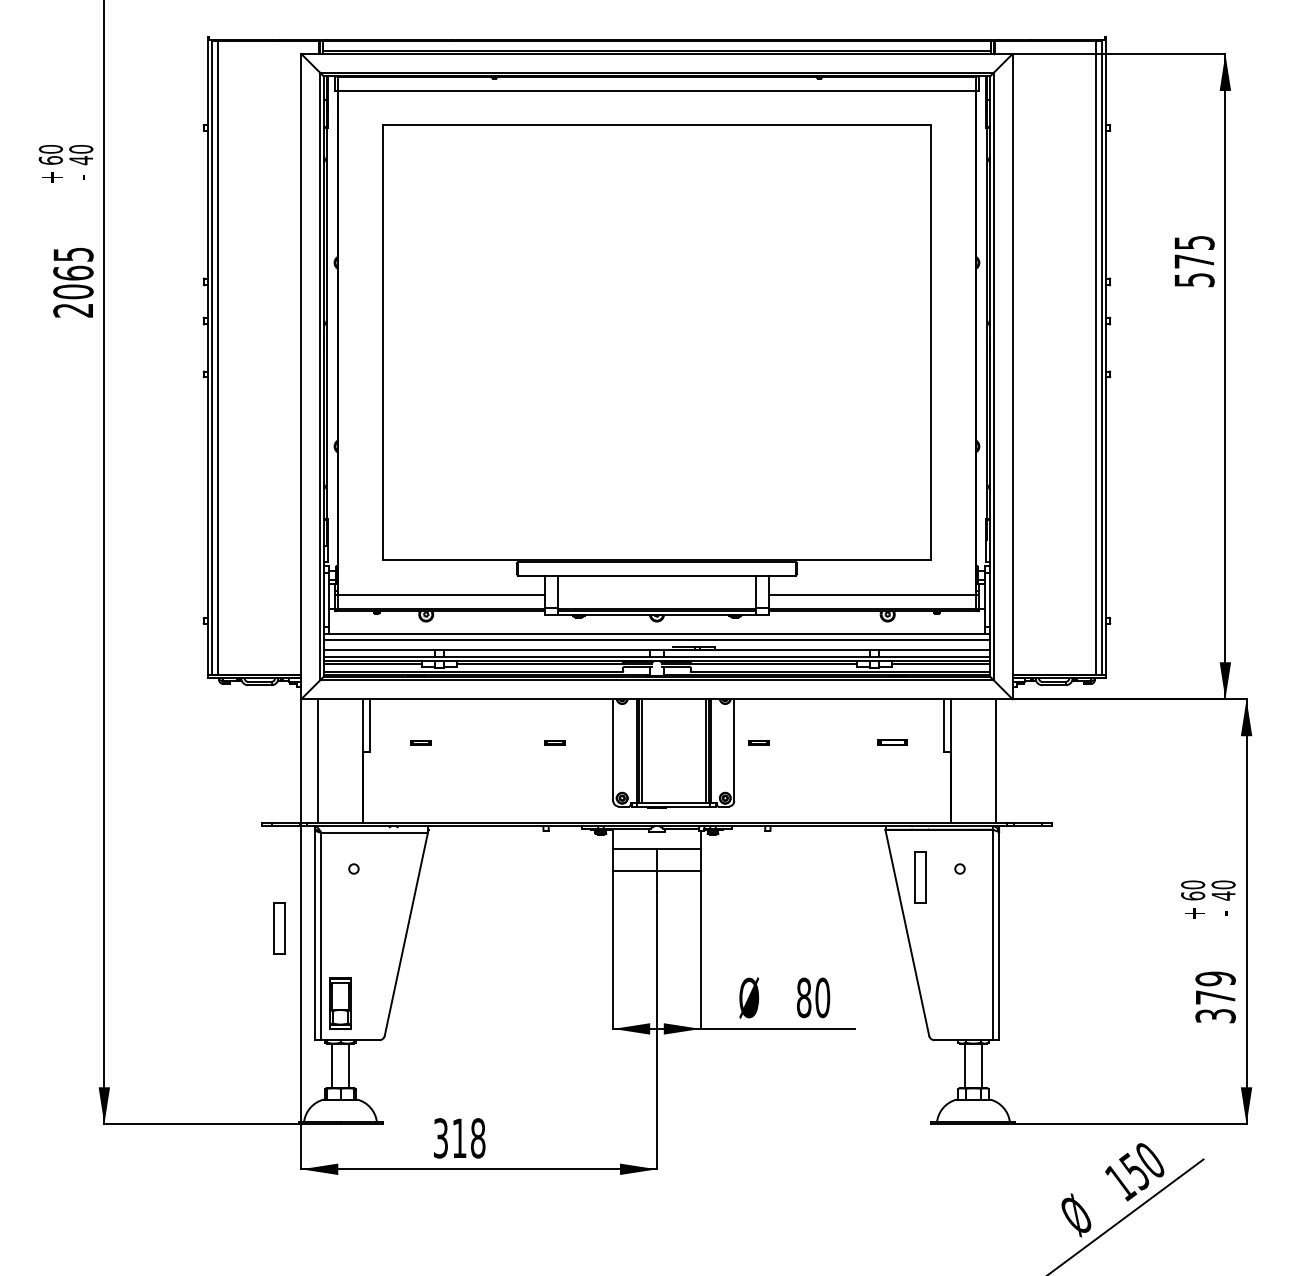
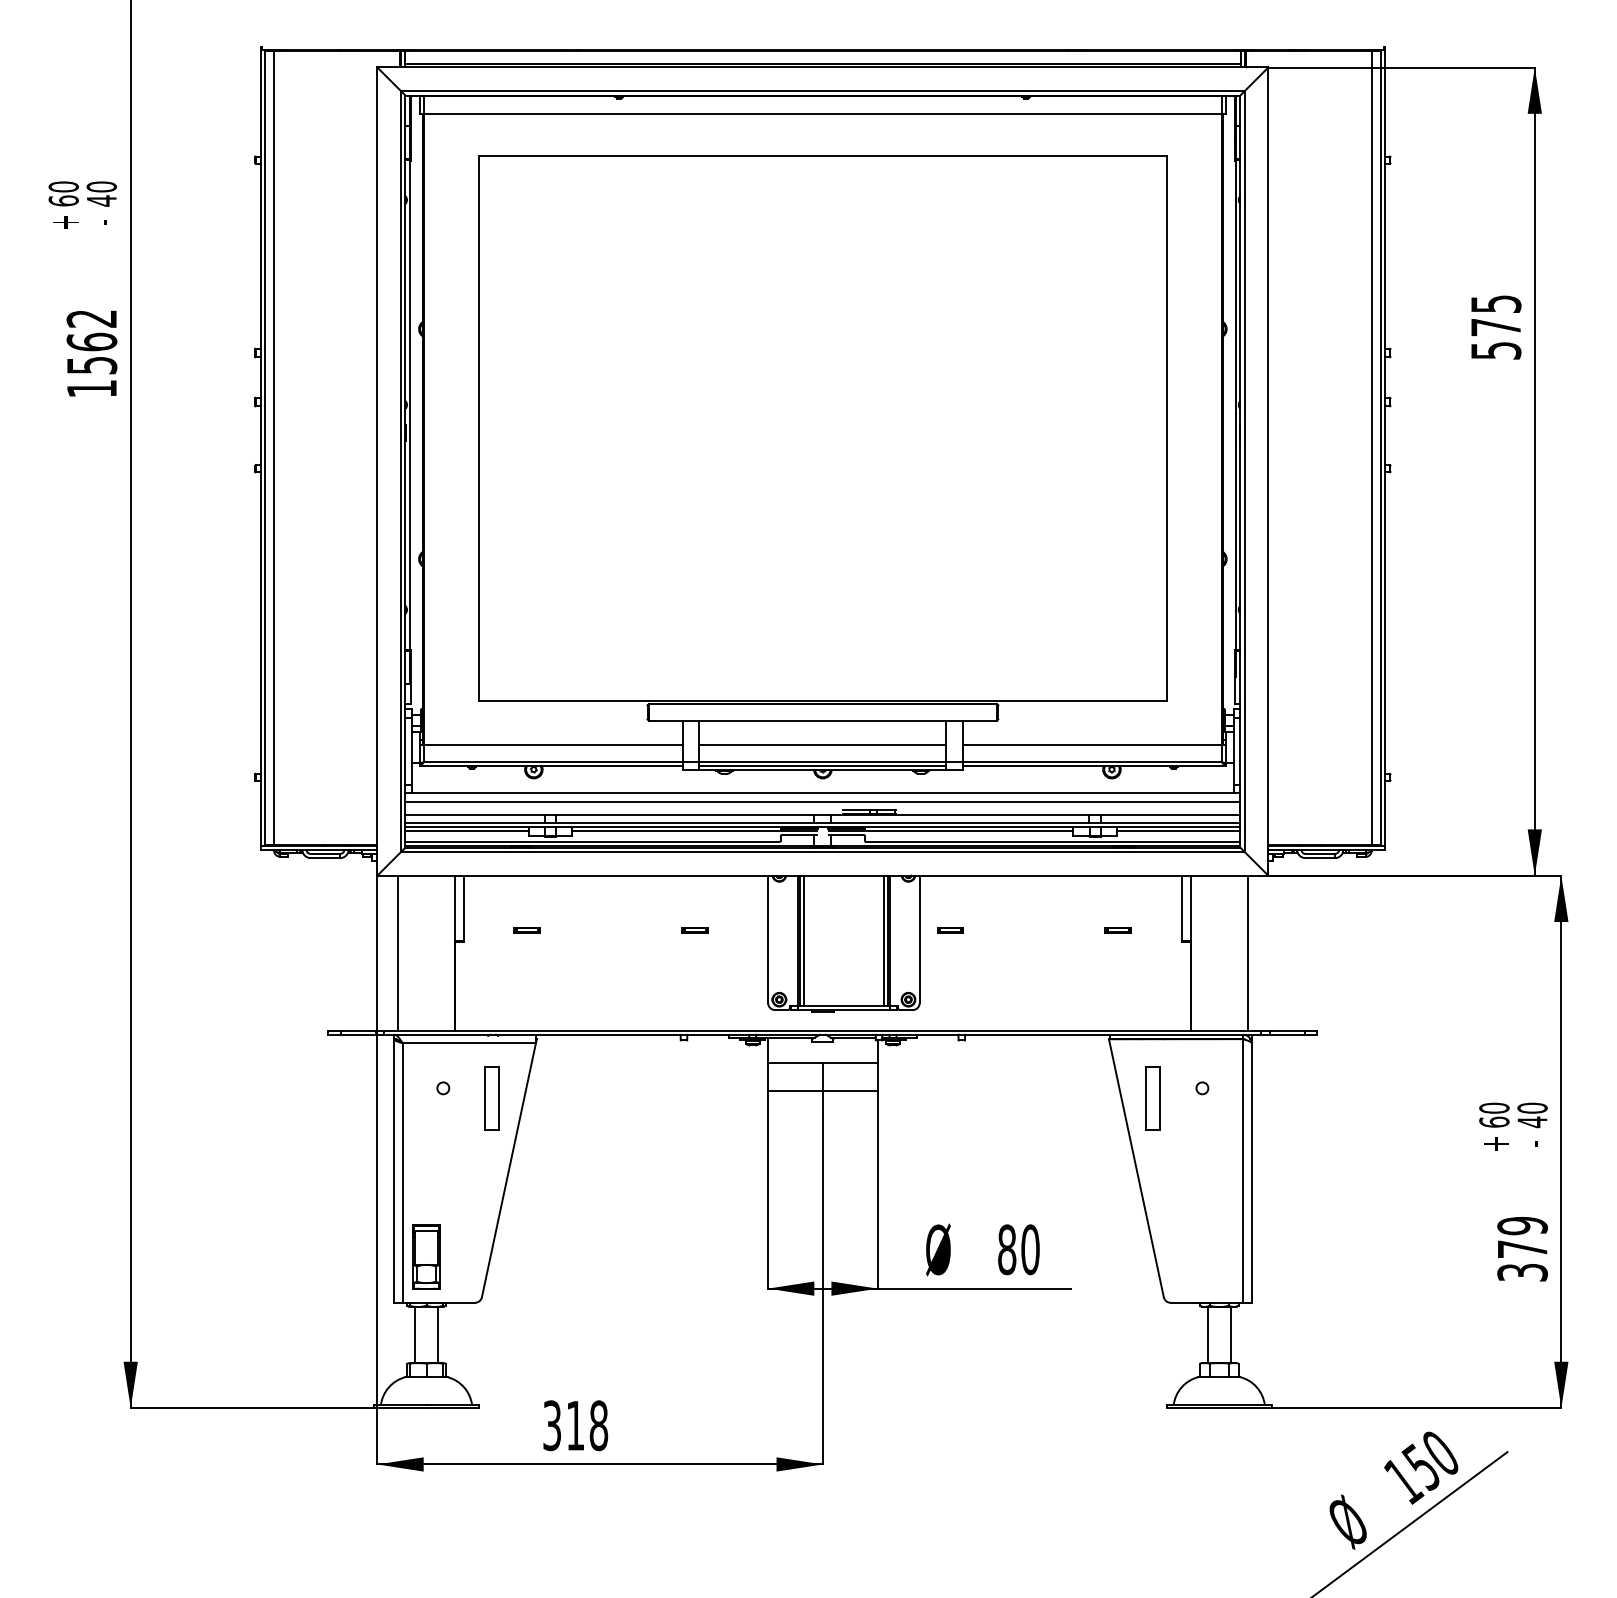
text: (73, 282) -> (92, 353), 2065 -> 1562
line: (656, 594) -> (822, 744), added
part: (892, 742) -> (1117, 929), size x0.71
part: (279, 928) -> (492, 1098), moved

